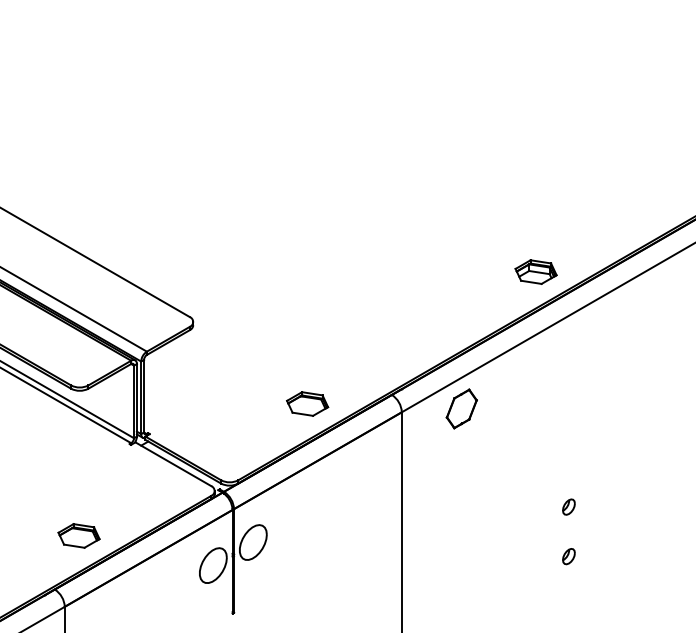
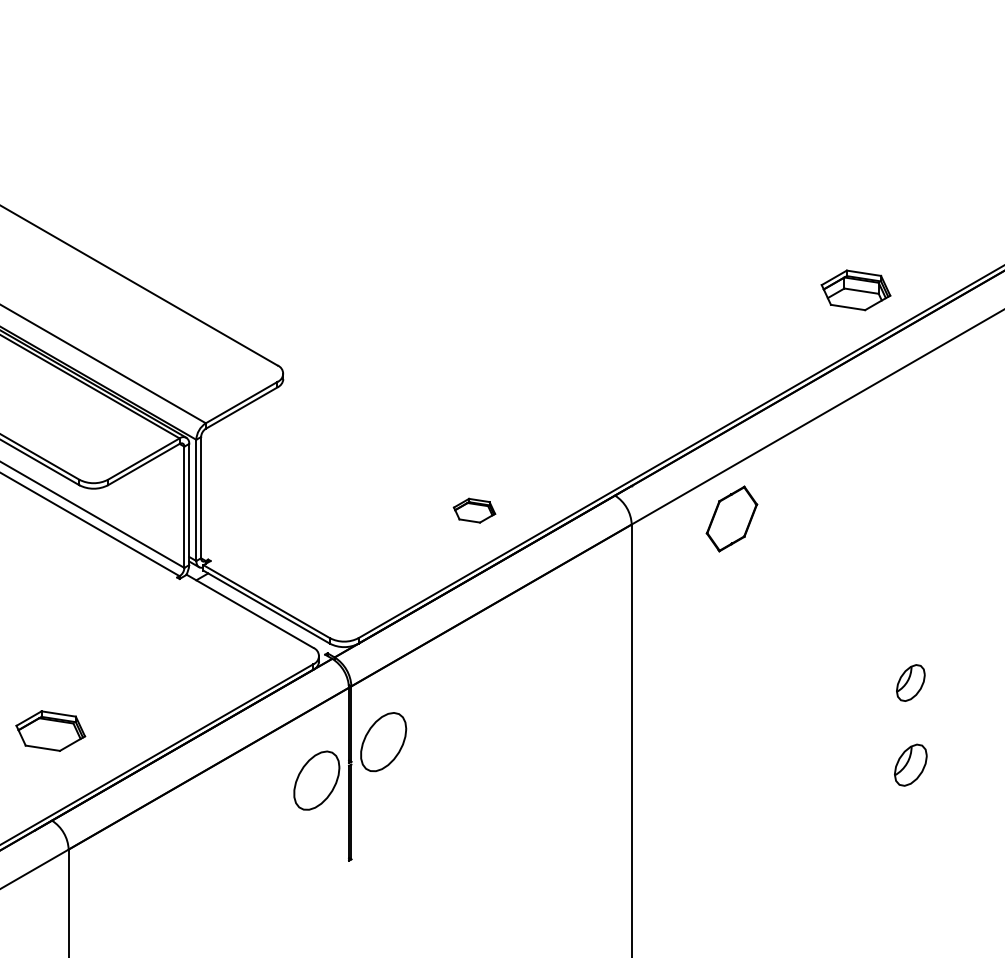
part: (307, 403) -> (474, 509), size x0.6
part: (568, 506) -> (910, 681), size x1.4
part: (78, 535) -> (49, 730), moved
part: (568, 556) -> (910, 765), size x1.6

